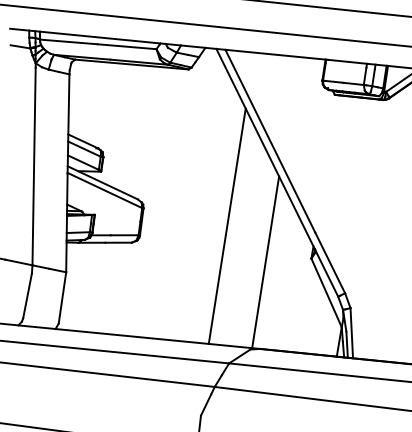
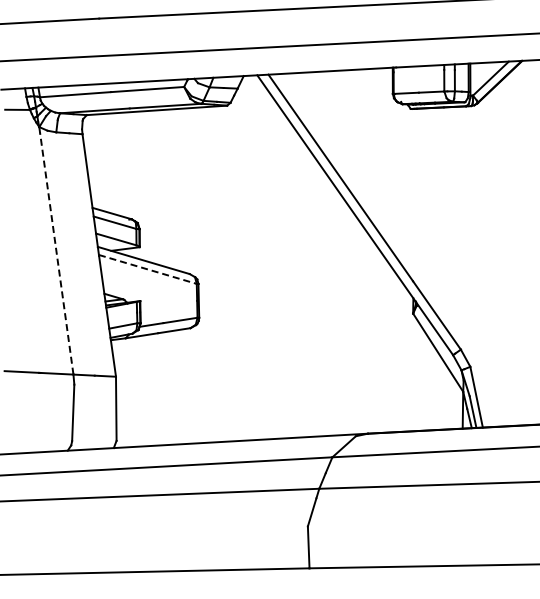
line: (34, 165) -> (56, 252), solid -> dashed
line: (105, 190) -> (148, 269), solid -> dashed
line: (226, 225) -> (303, 289), removed
line: (265, 262) -> (357, 326), removed

